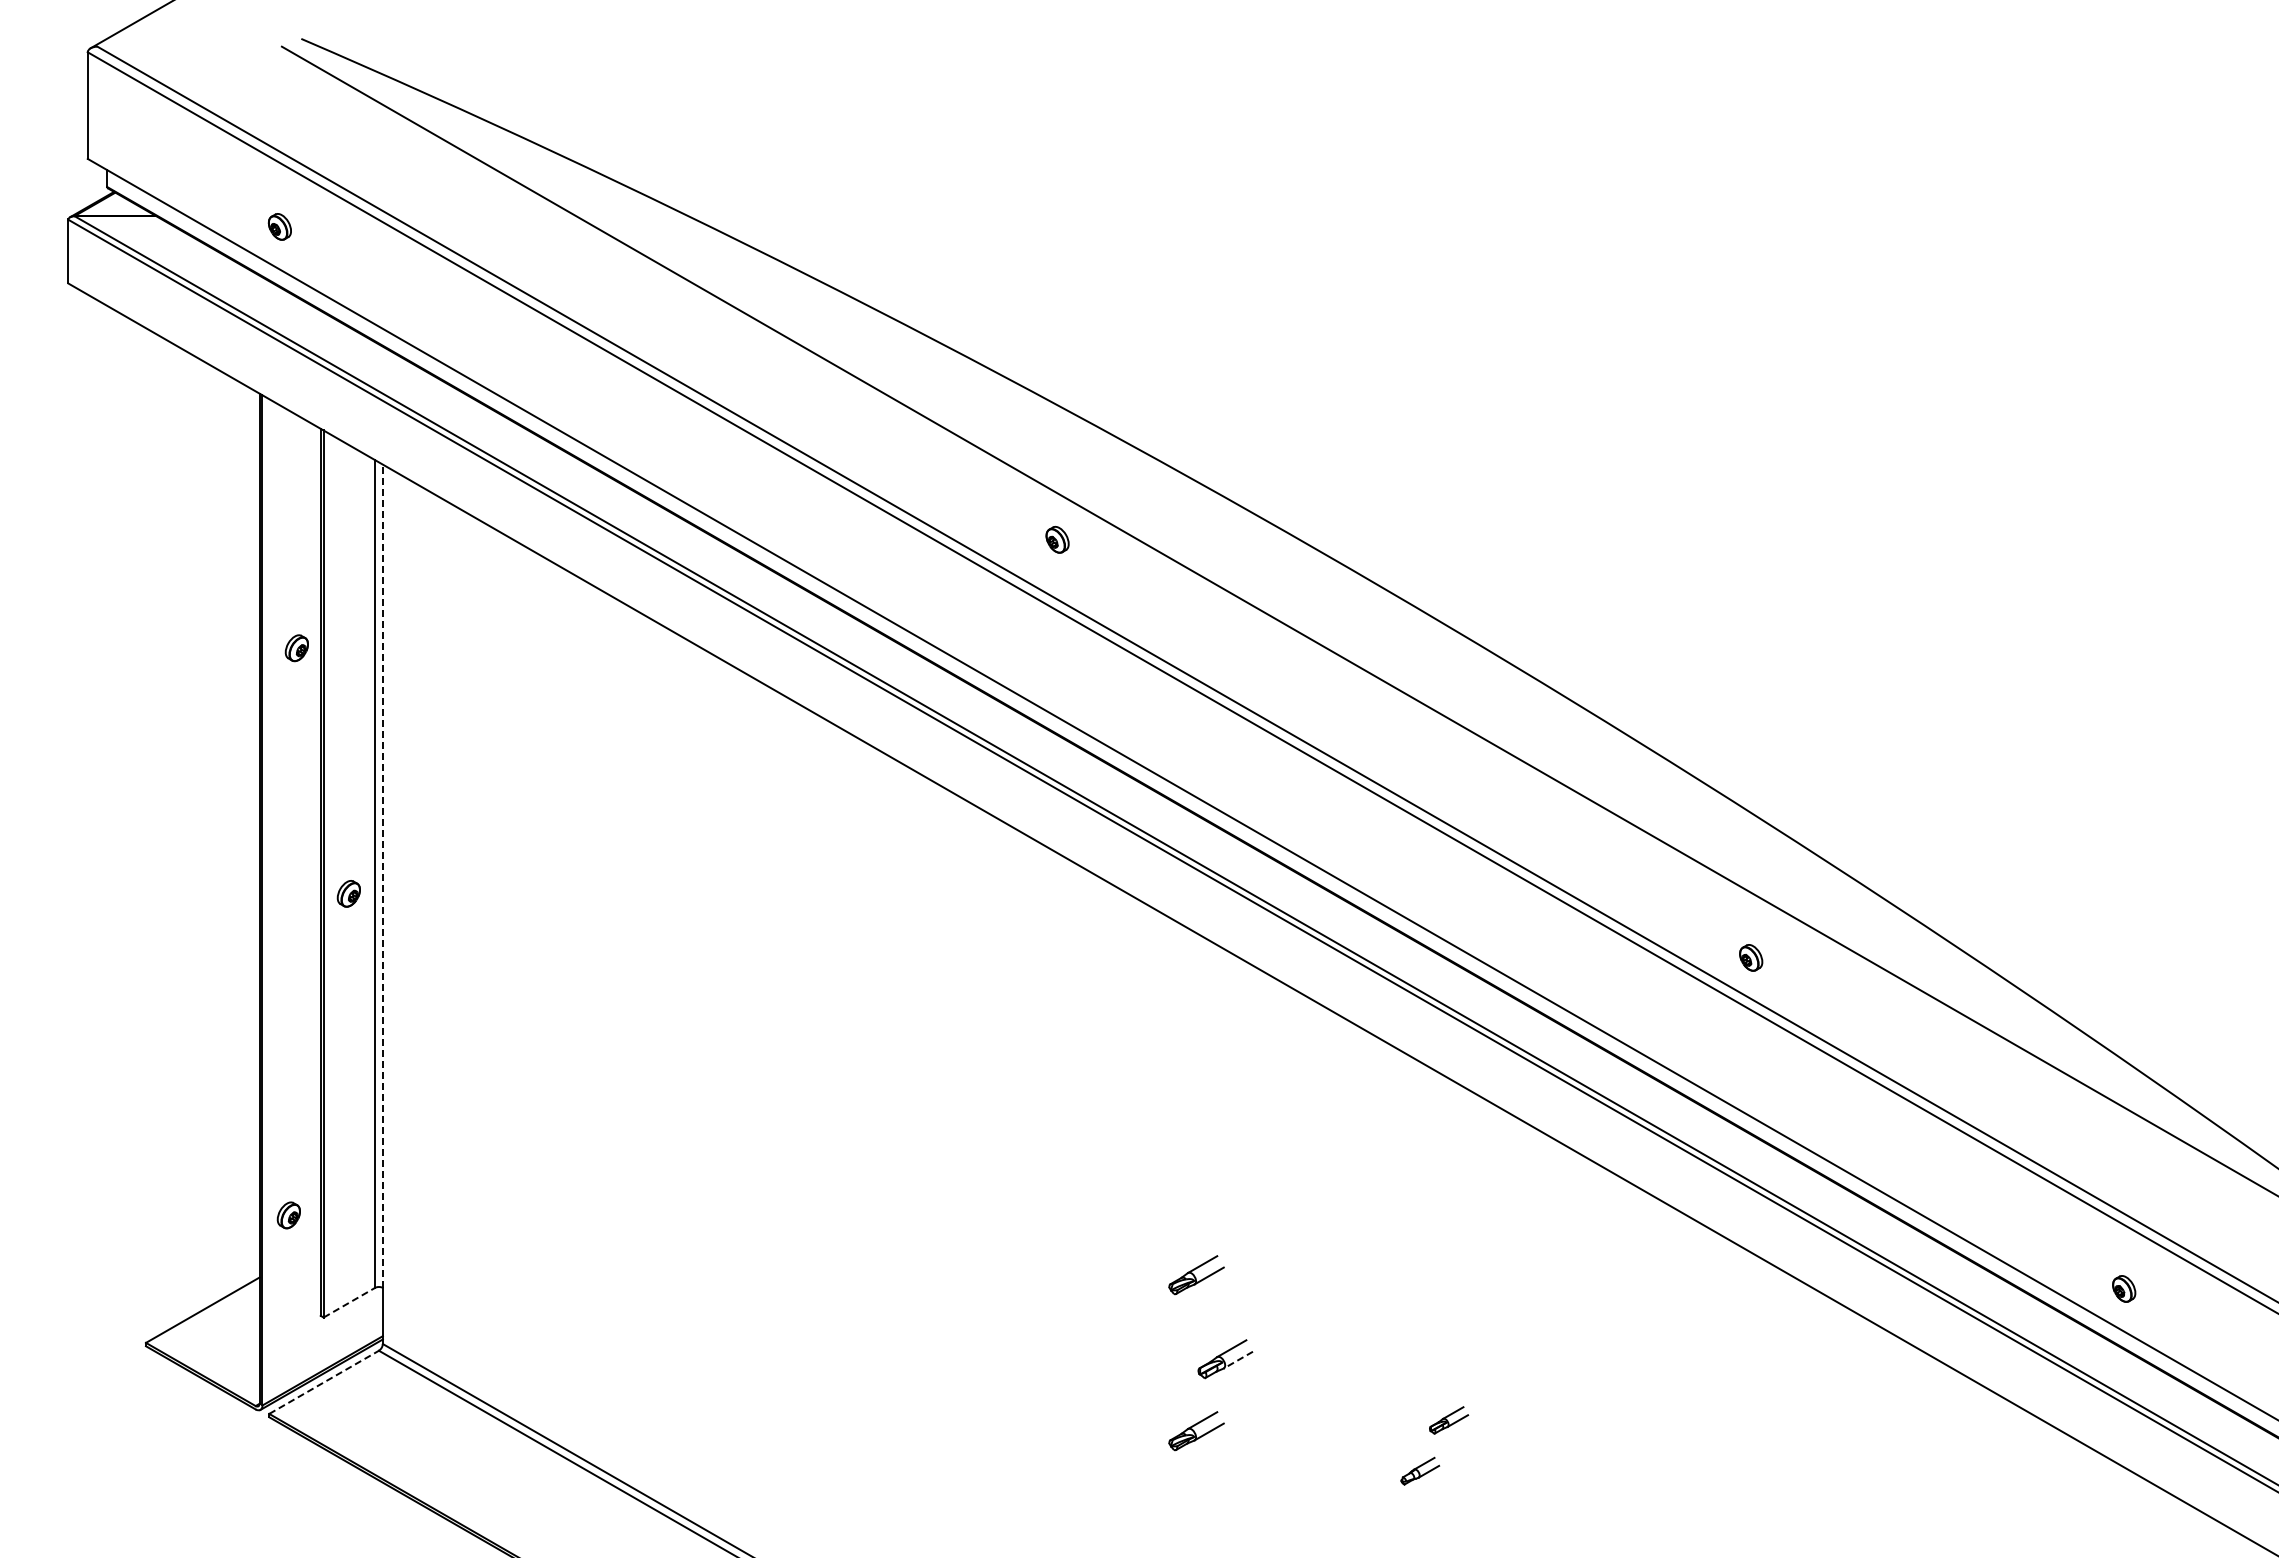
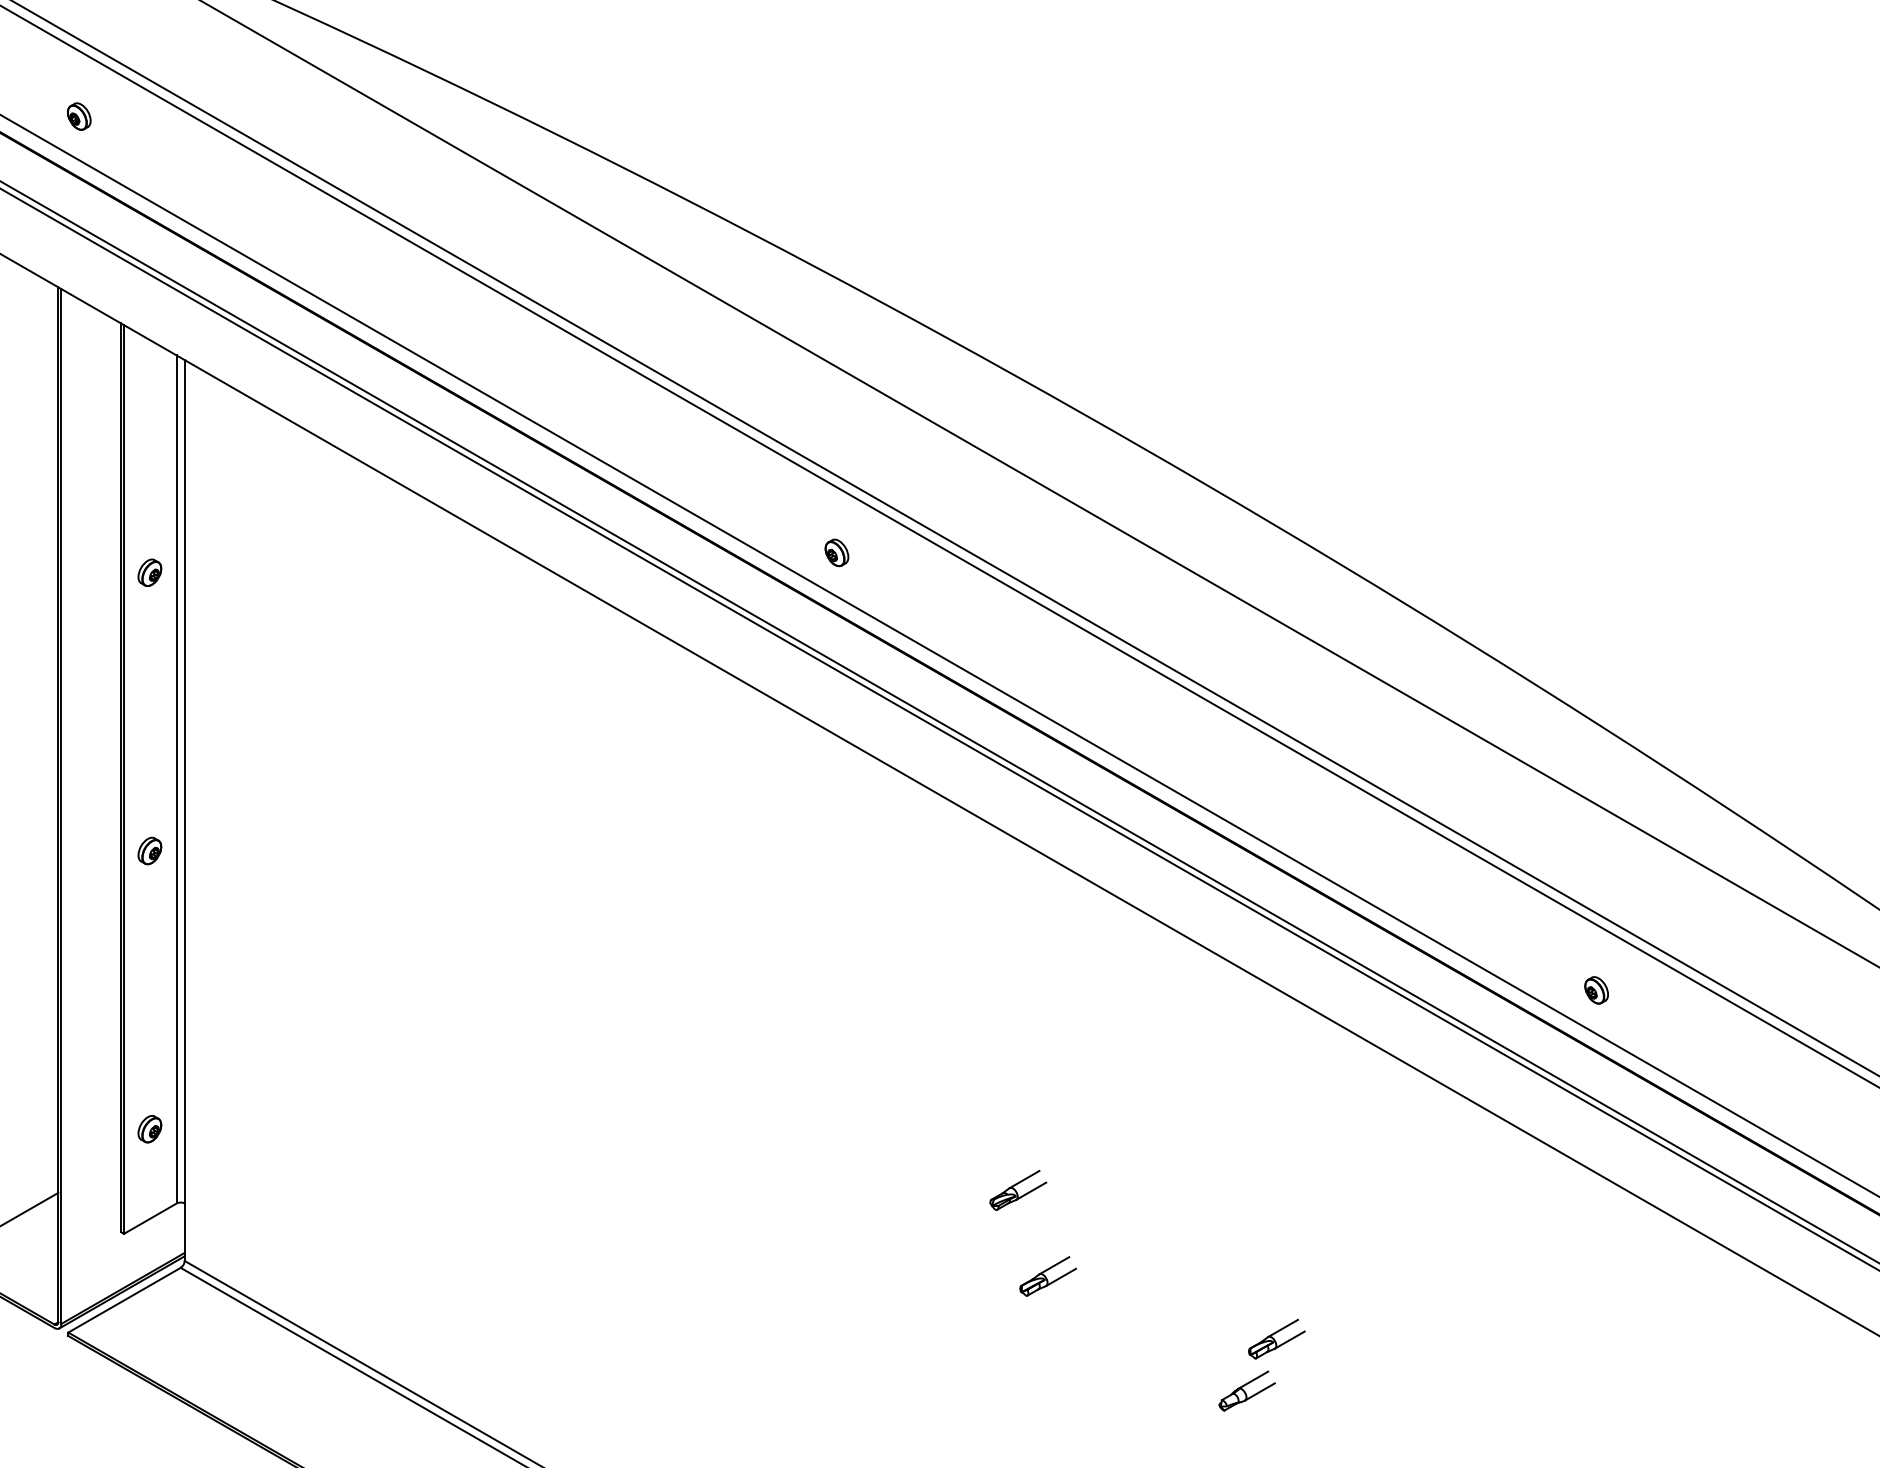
part: (1057, 539) -> (836, 552), moved
part: (296, 648) -> (149, 573), moved
line: (382, 876) -> (184, 782), dashed -> solid
part: (348, 893) -> (149, 850), moved
part: (1751, 957) -> (1596, 989), moved
part: (288, 1215) -> (149, 1129), moved
line: (349, 1302) -> (150, 1218), dashed -> solid
line: (1238, 1360) -> (1061, 1277), dashed -> solid
line: (324, 1382) -> (124, 1300), dashed -> solid
part: (1448, 1420) -> (1276, 1339), size x1.43
part: (1196, 1431) -> (1018, 1350), removed
part: (1420, 1471) -> (1247, 1391), size x1.43

